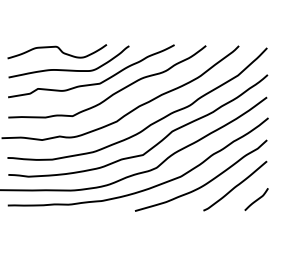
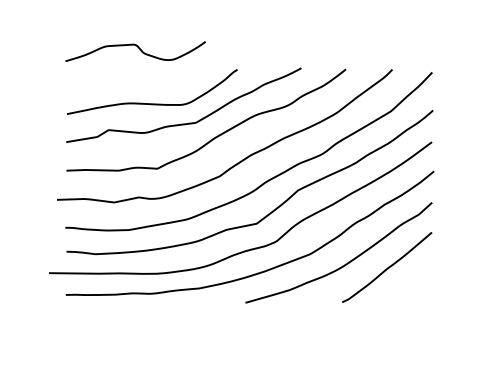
curve: (59, 49) -> (138, 48), moved
curve: (256, 199) -> (417, 286), removed

